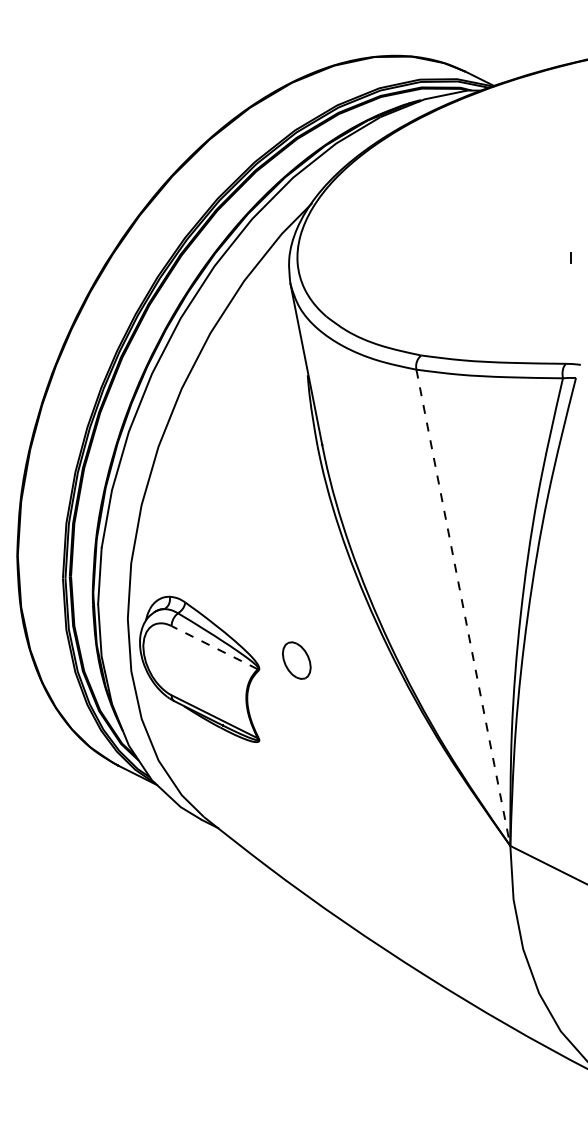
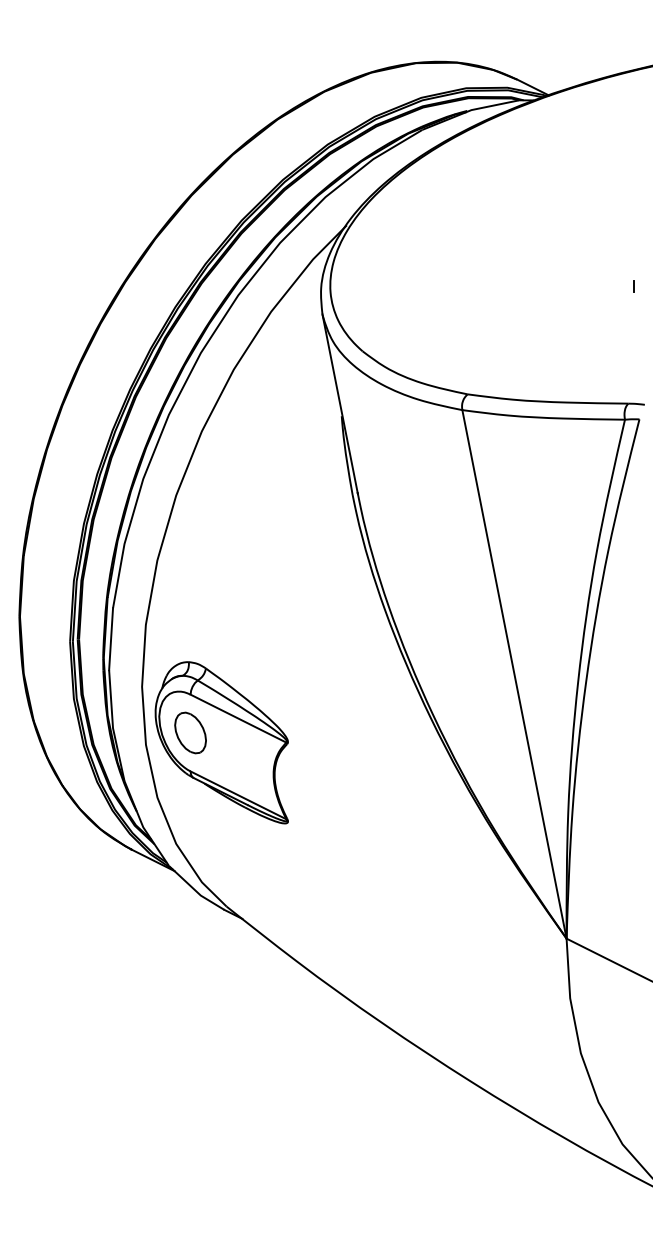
line: (463, 607) -> (514, 674), dashed -> solid
line: (214, 647) -> (238, 718), dashed -> solid
part: (296, 660) -> (190, 732), moved

